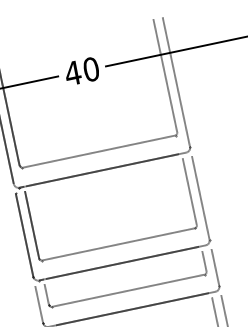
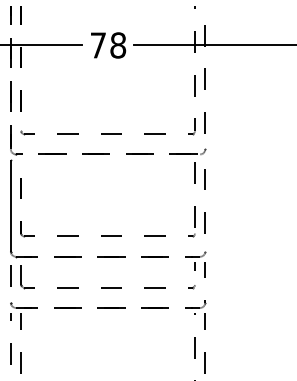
text: (81, 71) -> (107, 45), 40 -> 78

